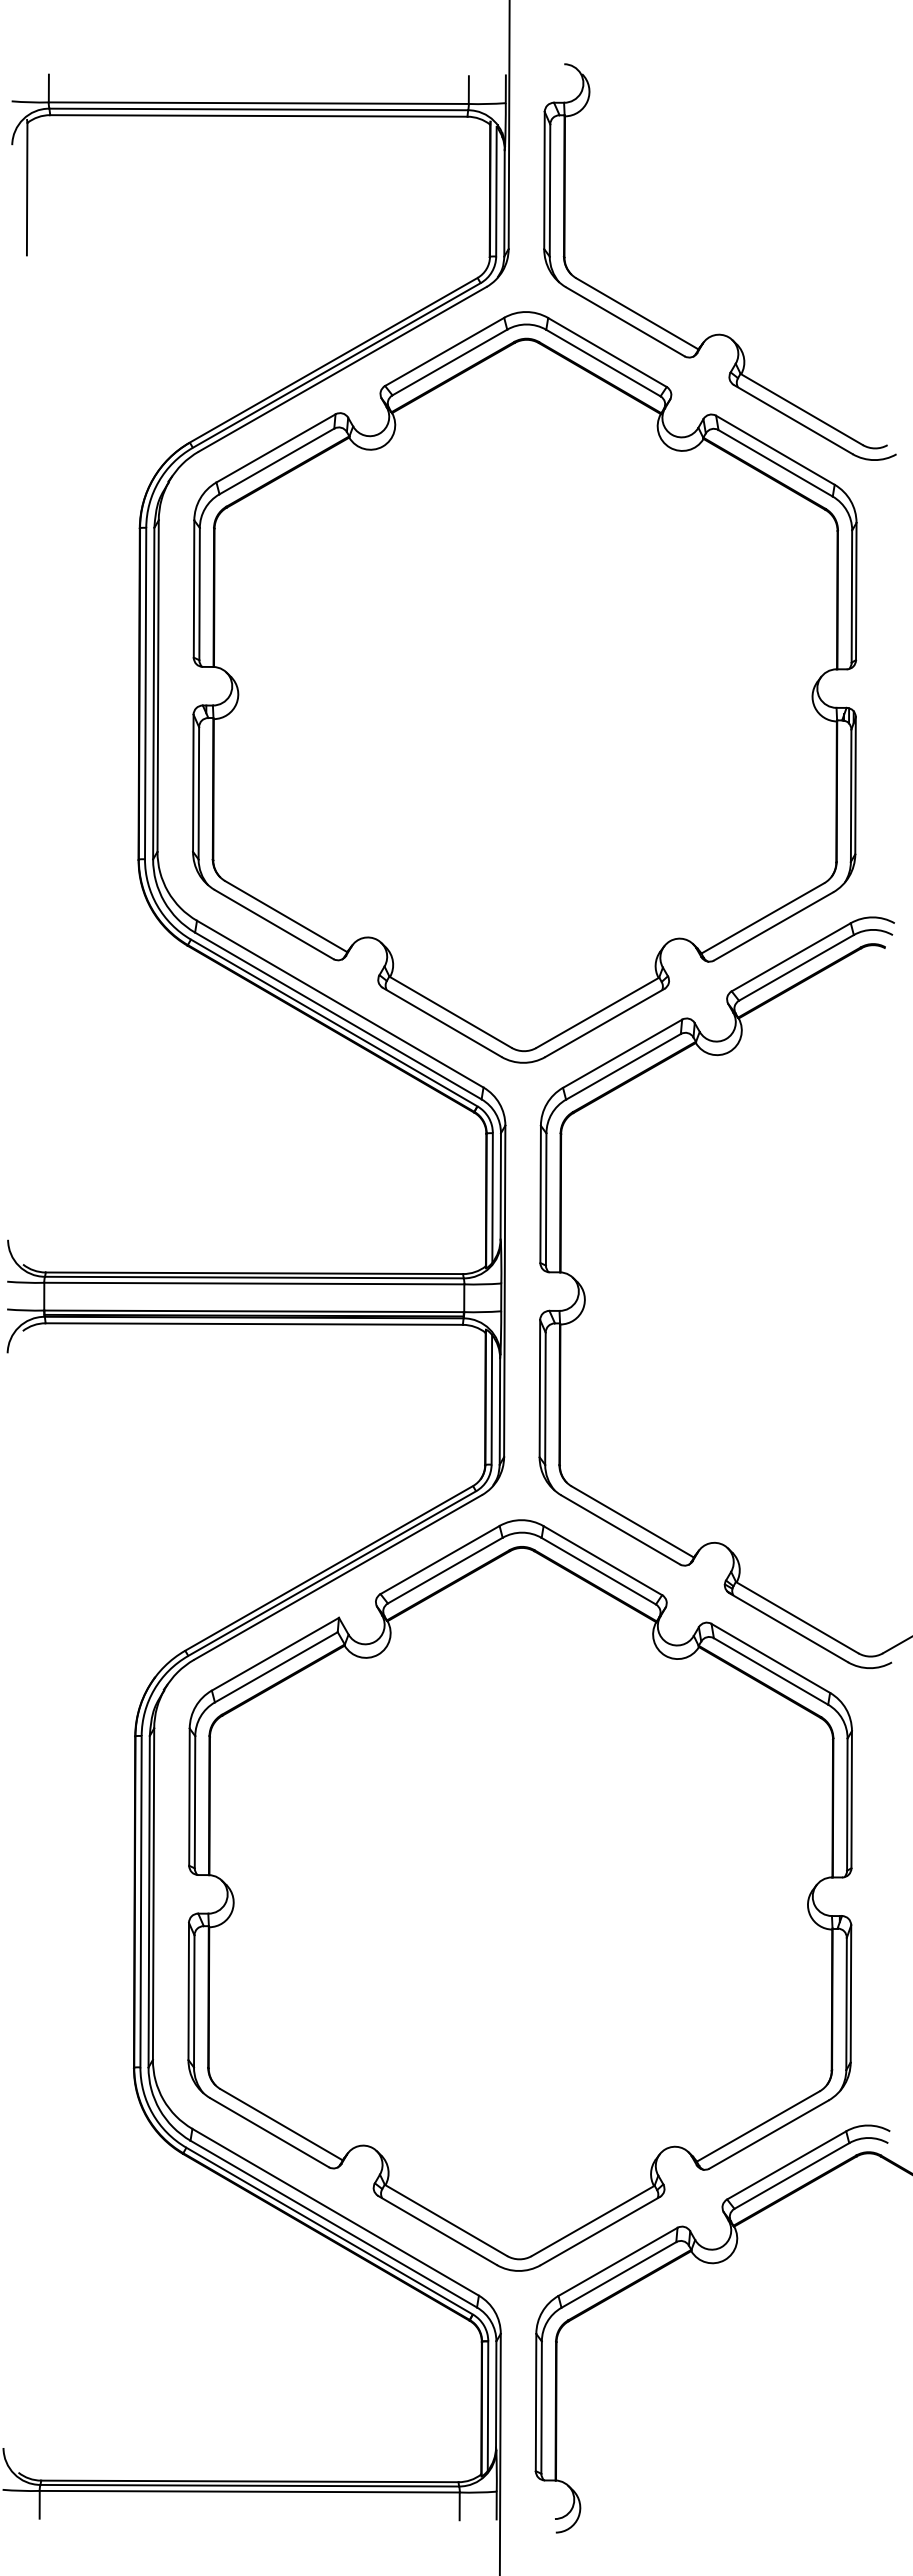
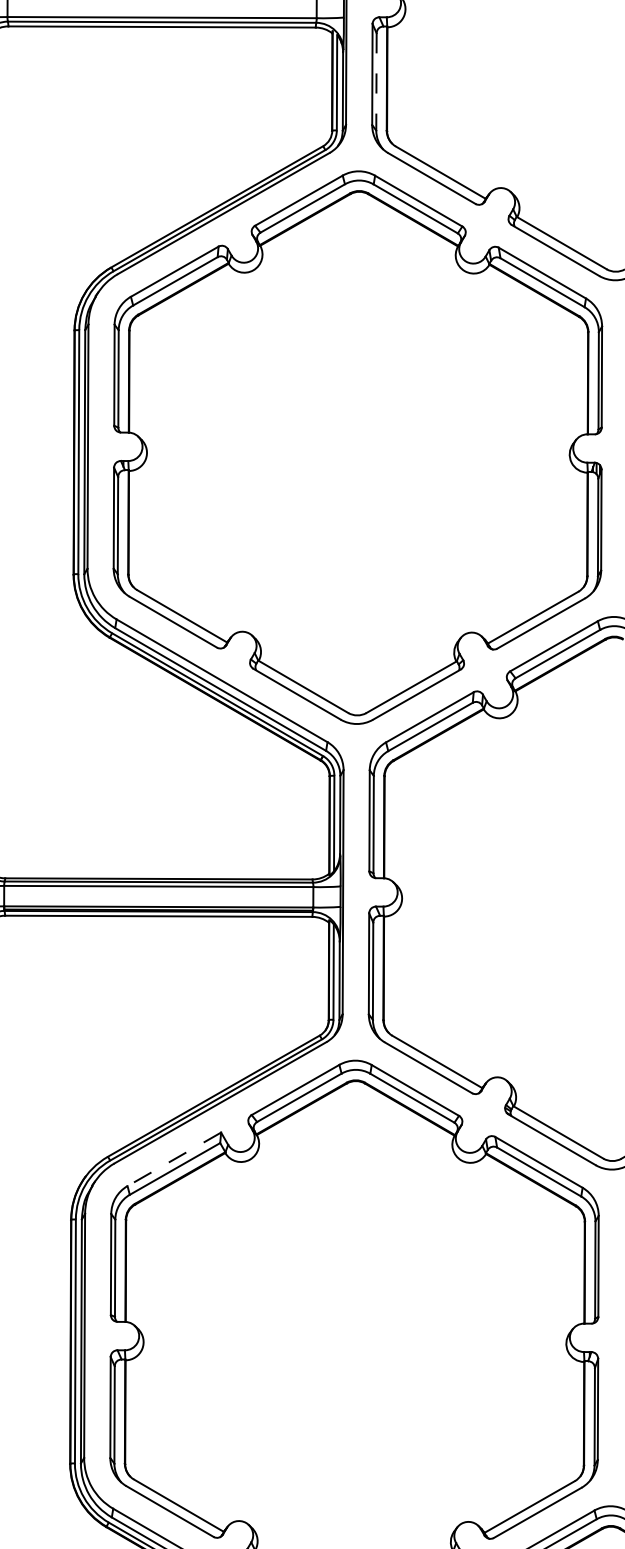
line: (550, 191) -> (376, 82), solid -> dashed
line: (275, 1654) -> (174, 1159), solid -> dashed

